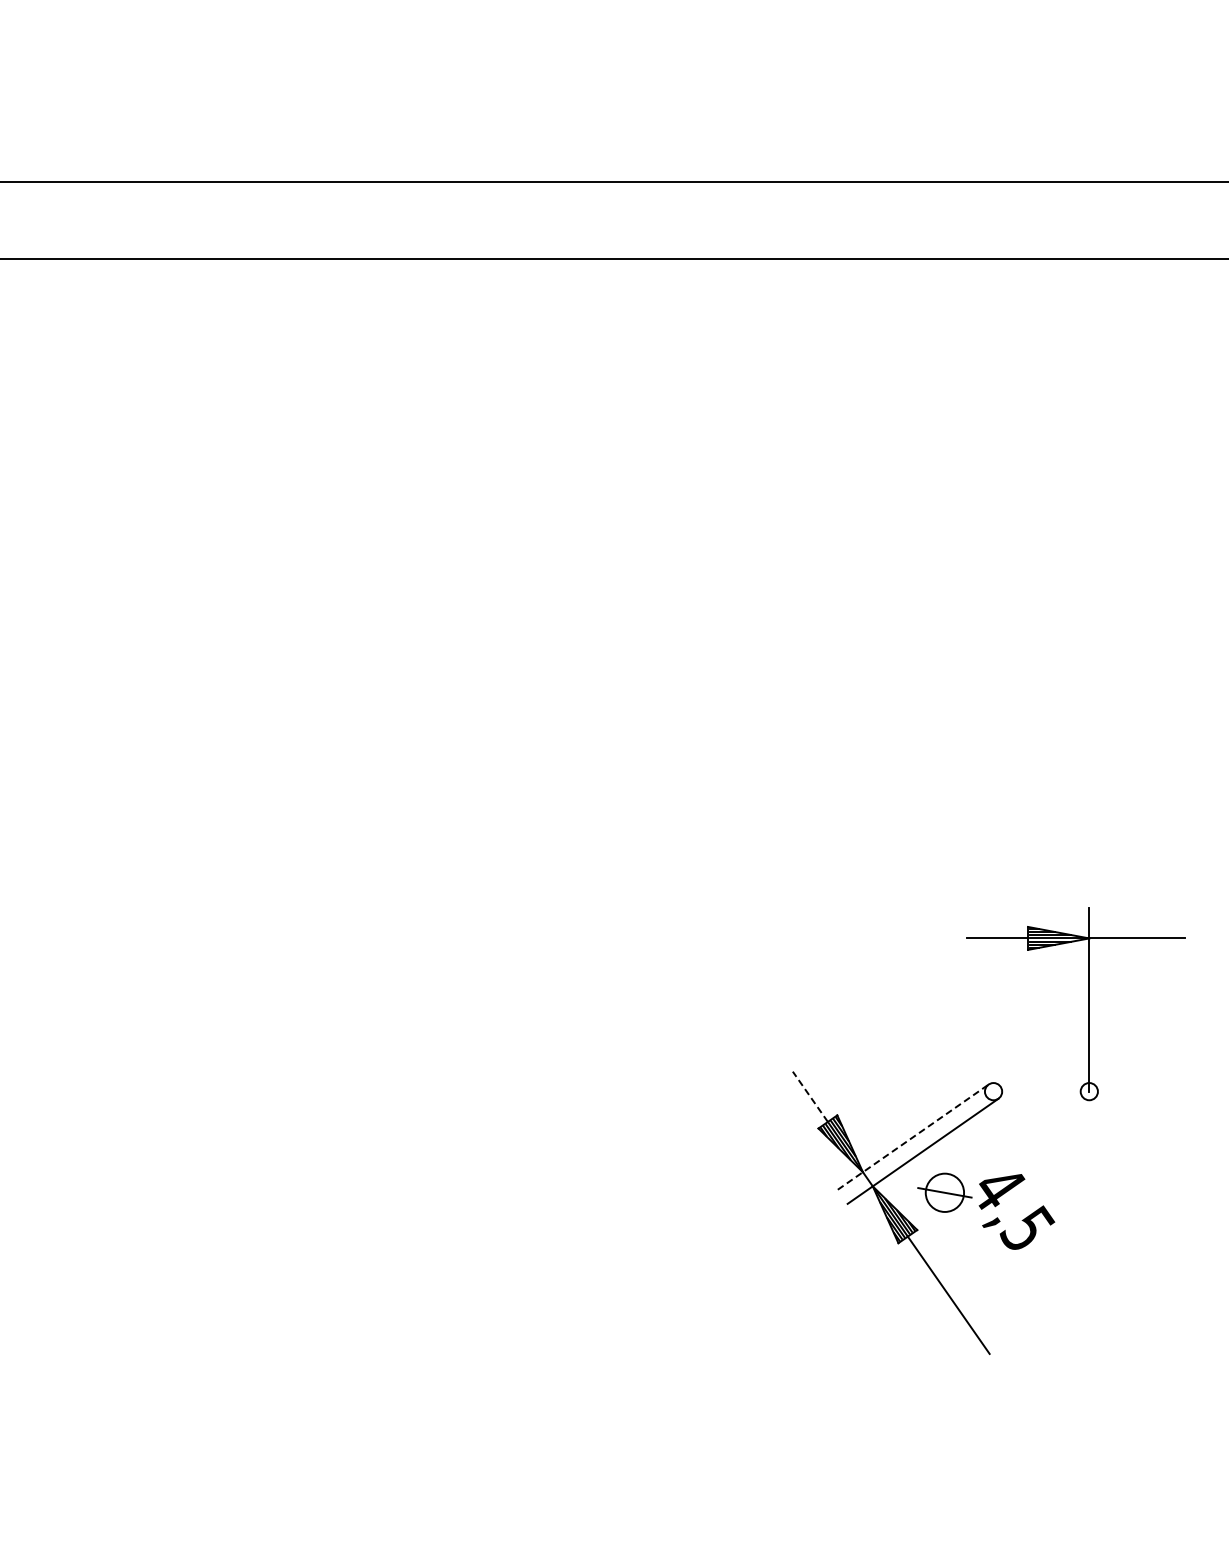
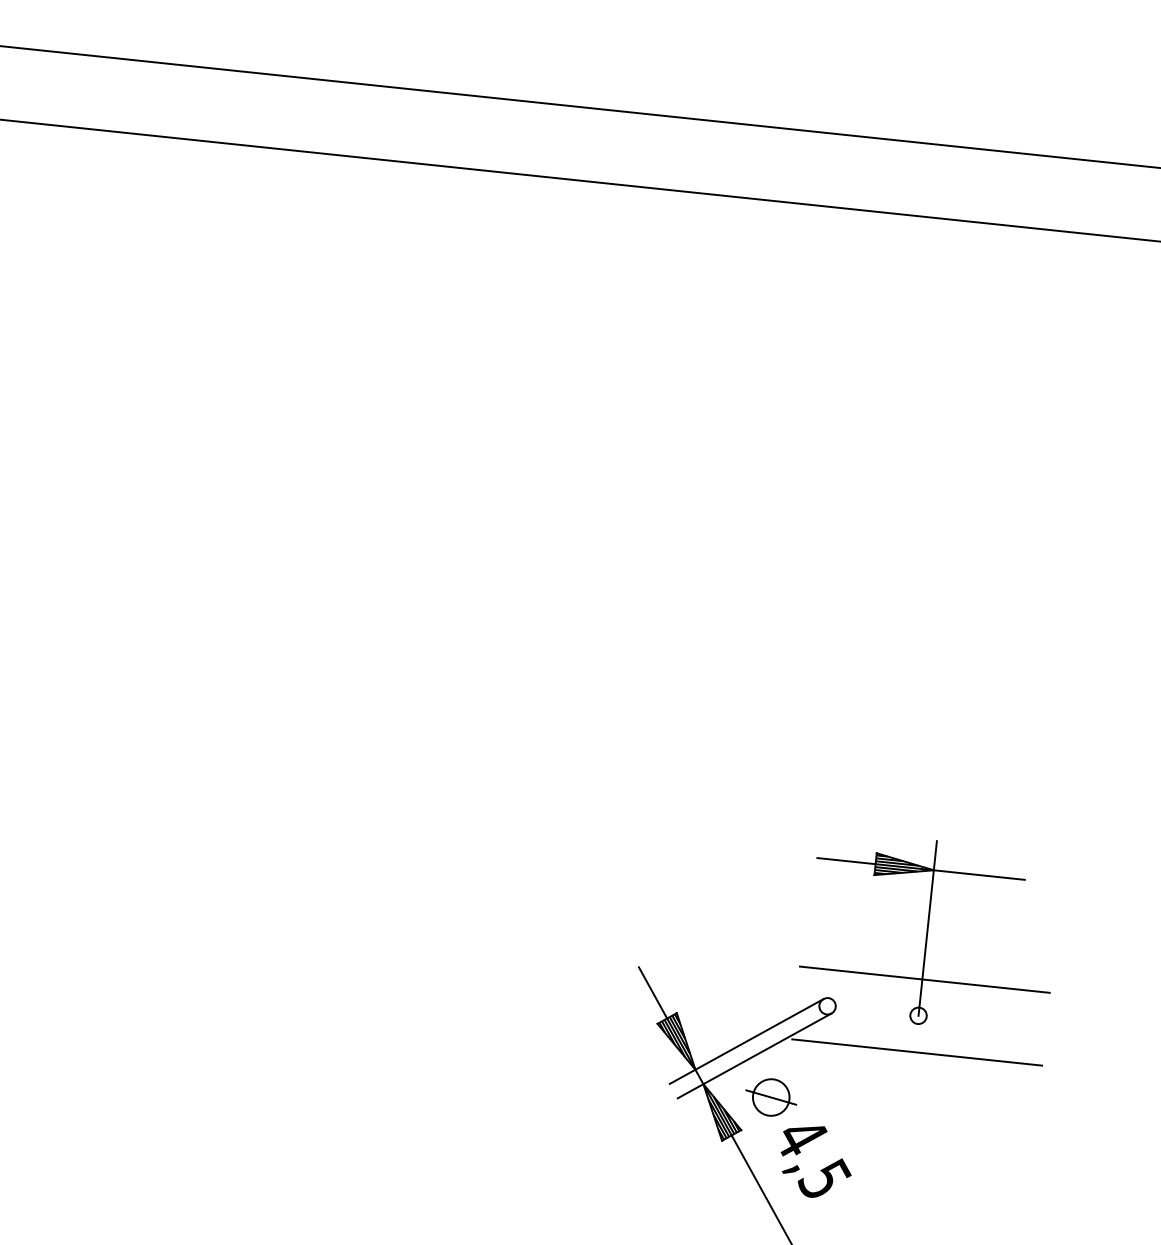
line: (1091, 1053) -> (924, 979), added
line: (810, 1096) -> (653, 992), dashed -> solid
line: (1091, 1129) -> (916, 1052), added
line: (913, 1137) -> (746, 1041), dashed -> solid
text: (1016, 1211) -> (816, 1161), moved

